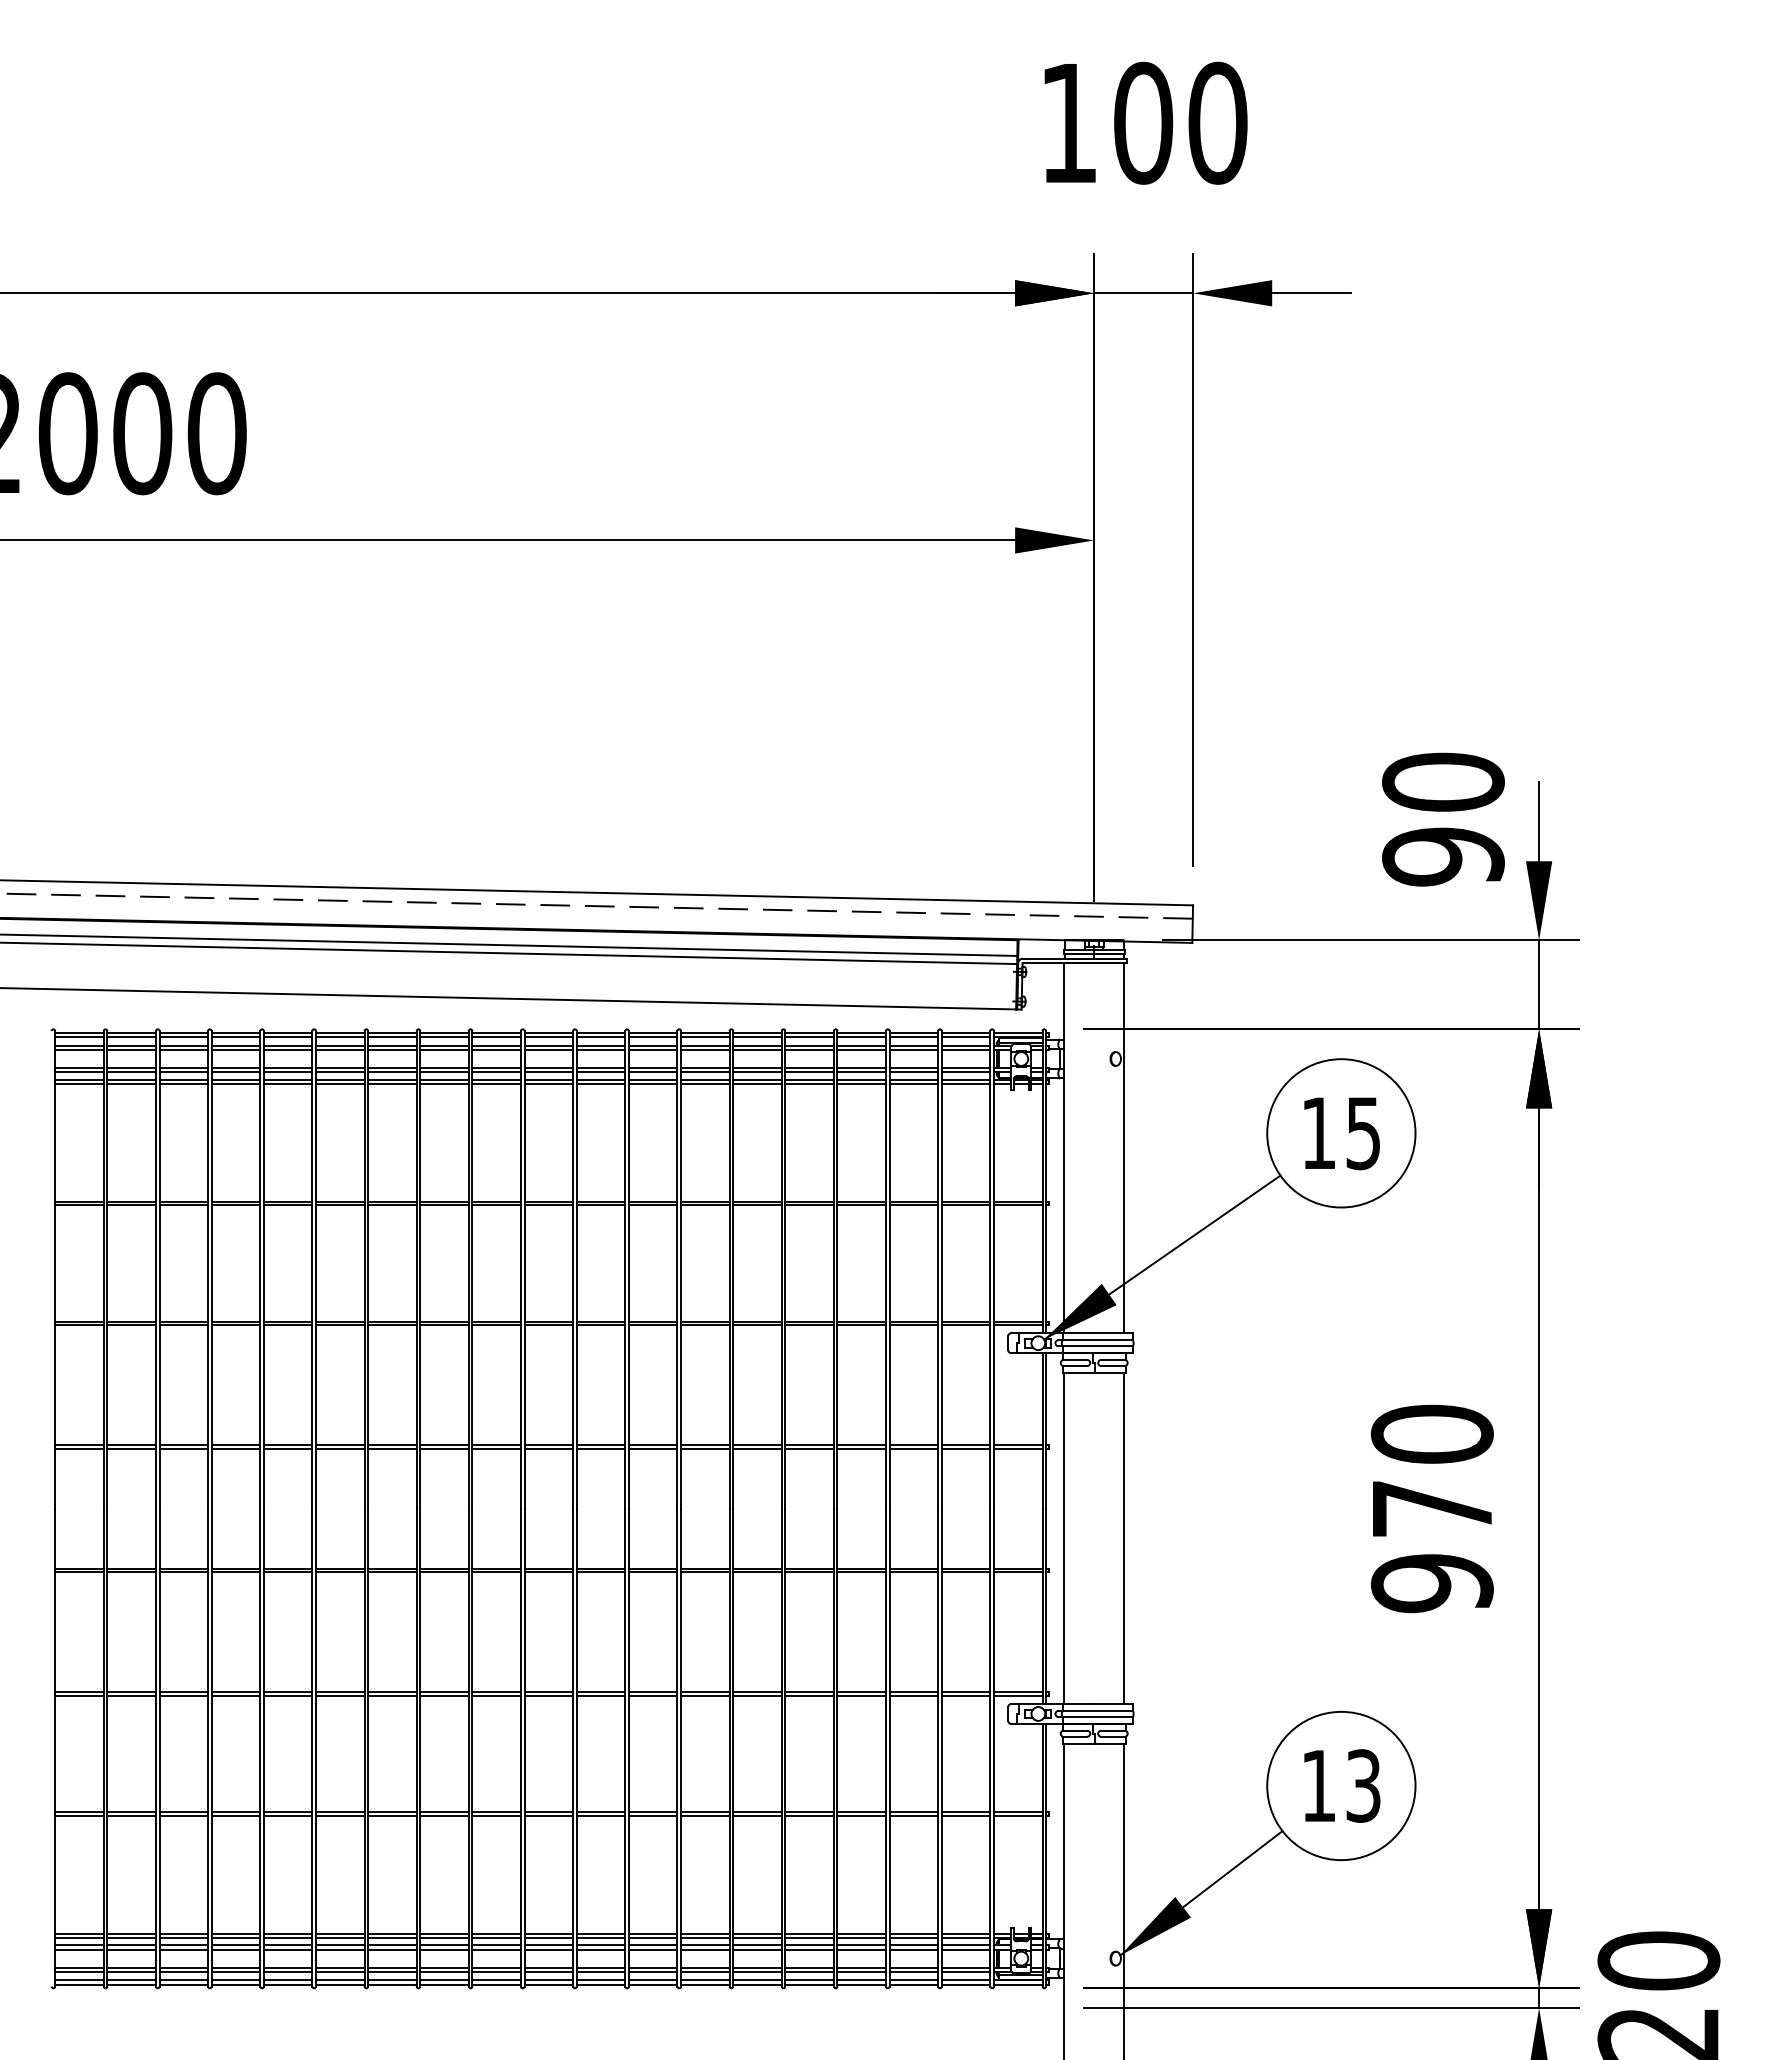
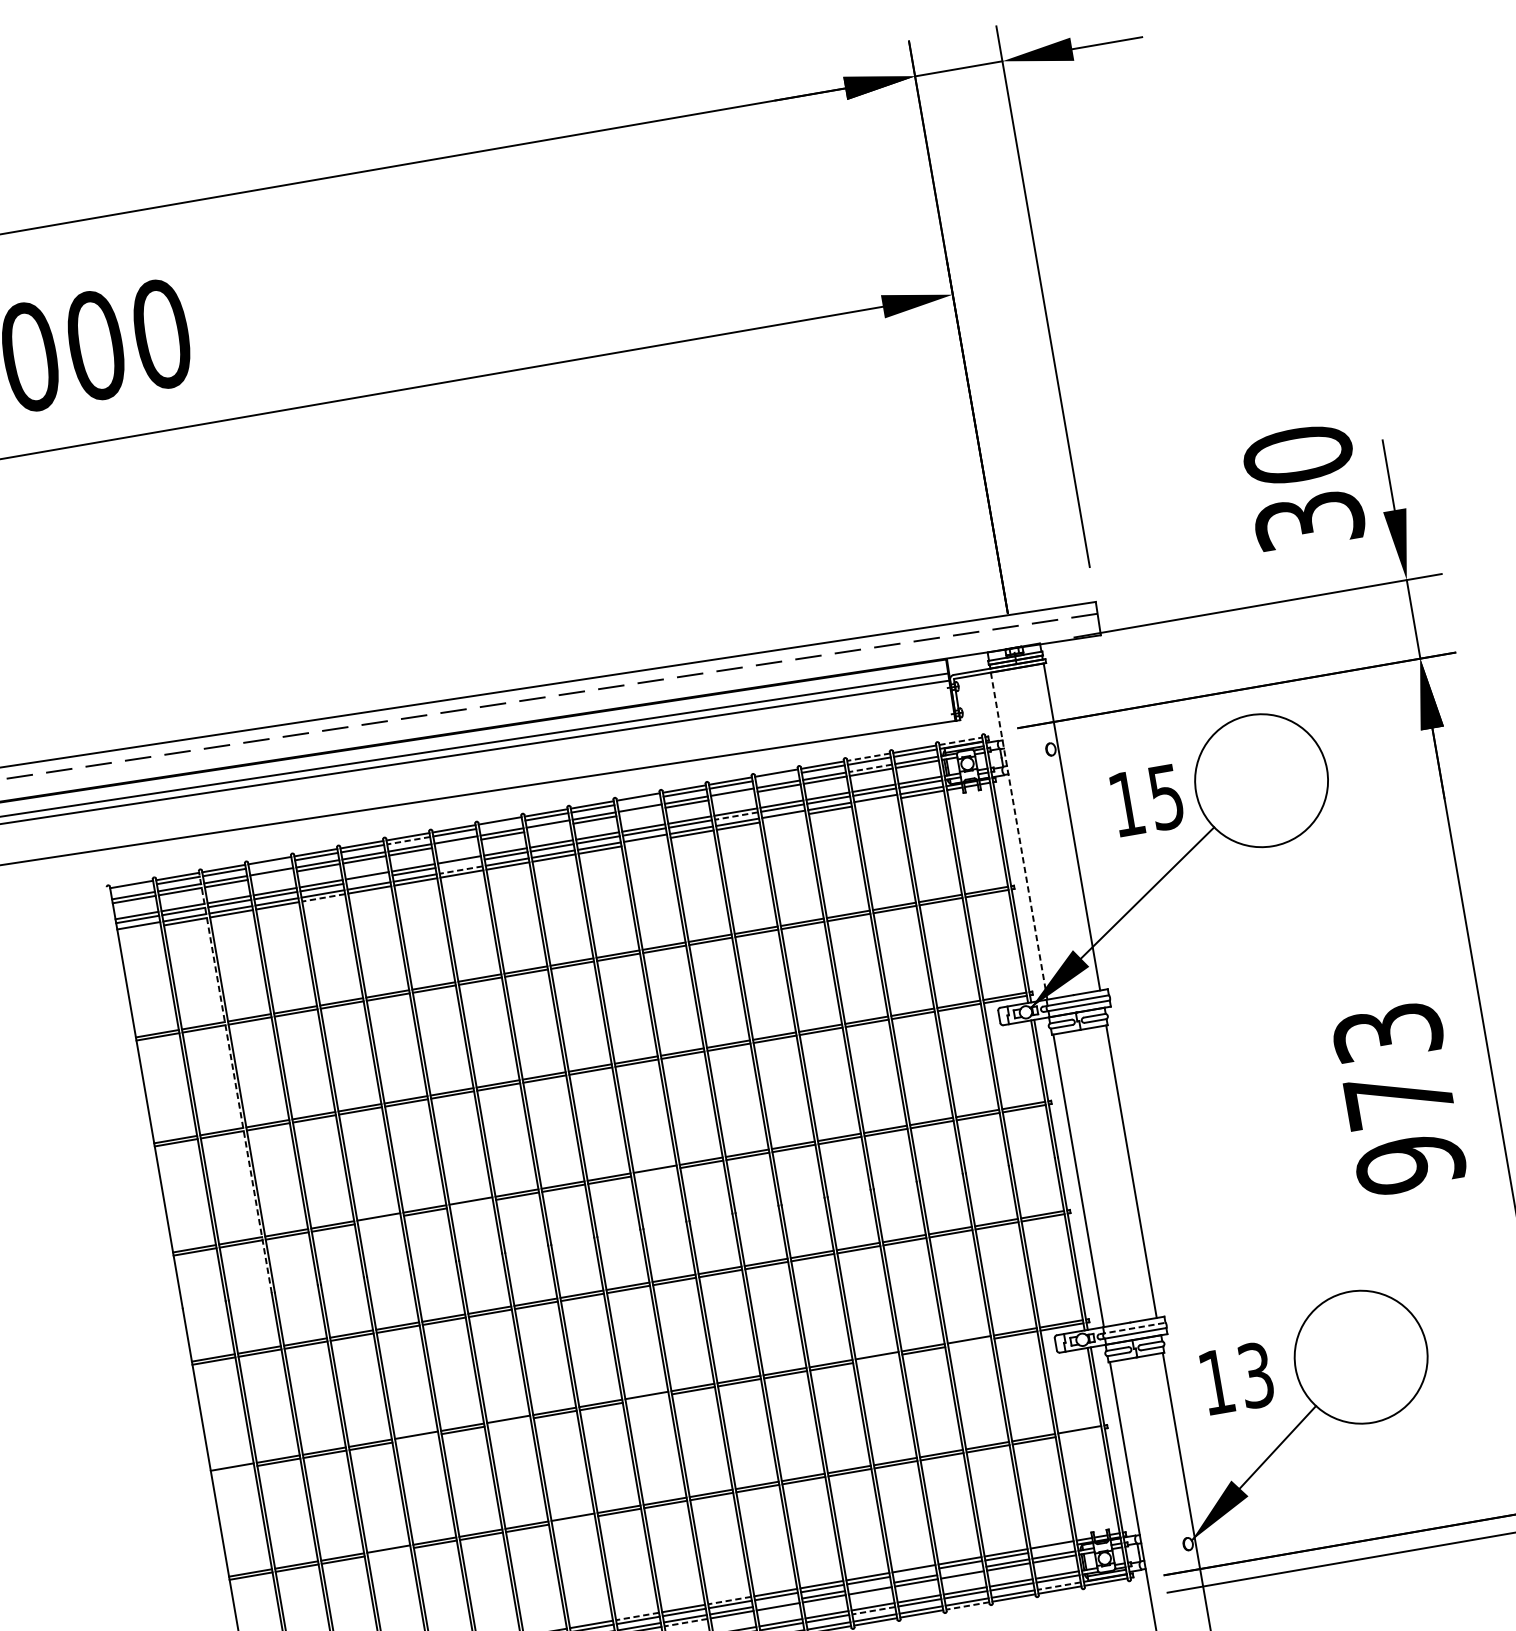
text: (1443, 856) -> (1309, 520), 90 -> 30
line: (913, 1032) -> (868, 756), solid -> dashed
line: (1018, 1032) -> (960, 740), solid -> dashed
line: (79, 1037) -> (132, 888), removed
line: (235, 1037) -> (270, 864), removed
line: (391, 1037) -> (407, 840), solid -> dashed
line: (496, 1037) -> (500, 824), removed
line: (652, 1037) -> (638, 801), removed
line: (809, 1037) -> (777, 777), removed
line: (913, 1045) -> (870, 768), solid -> dashed
line: (235, 1049) -> (271, 875), removed
line: (444, 1049) -> (456, 843), removed
line: (548, 1049) -> (548, 827), removed
line: (652, 1049) -> (640, 811), removed
line: (757, 1049) -> (733, 795), removed
line: (339, 1072) -> (367, 879), removed
line: (444, 1072) -> (460, 863), removed
line: (756, 1072) -> (735, 816), solid -> dashed
line: (444, 1079) -> (461, 869), solid -> dashed
line: (79, 1084) -> (139, 930), removed
line: (287, 1084) -> (323, 898), solid -> dashed
line: (652, 1084) -> (645, 842), removed
line: (809, 1084) -> (784, 818), removed
line: (913, 1084) -> (876, 802), removed
text: (1341, 1133) -> (1146, 800), moved
line: (1064, 1148) -> (1019, 836), solid -> dashed
line: (155, 1269) -> (234, 1081), solid -> dashed
text: (1431, 1433) -> (1386, 1032), 970 -> 973
line: (287, 1448) -> (378, 1219), removed
line: (392, 1448) -> (471, 1203), removed
line: (600, 1448) -> (655, 1172), removed
line: (79, 1695) -> (232, 1469), removed
line: (287, 1695) -> (416, 1438), removed
line: (392, 1695) -> (509, 1422), removed
line: (548, 1695) -> (646, 1398), removed
line: (809, 1695) -> (877, 1358), removed
line: (913, 1695) -> (969, 1342), removed
line: (1096, 1711) -> (1133, 1328), solid -> dashed
text: (1342, 1785) -> (1237, 1378), moved
line: (235, 1815) -> (388, 1552), removed
line: (444, 1815) -> (573, 1520), removed
line: (1017, 1815) -> (1079, 1432), removed
line: (496, 1933) -> (637, 1616), solid -> dashed
line: (600, 1933) -> (729, 1600), solid -> dashed
line: (809, 1938) -> (914, 1573), removed
line: (965, 1938) -> (1052, 1549), removed
line: (652, 1945) -> (777, 1603), removed
line: (757, 1945) -> (869, 1587), removed
line: (861, 1945) -> (961, 1571), removed
line: (548, 1949) -> (685, 1622), solid -> dashed
line: (756, 1972) -> (872, 1611), solid -> dashed
line: (965, 1980) -> (1058, 1586), solid -> dashed
line: (861, 1984) -> (967, 1605), solid -> dashed

